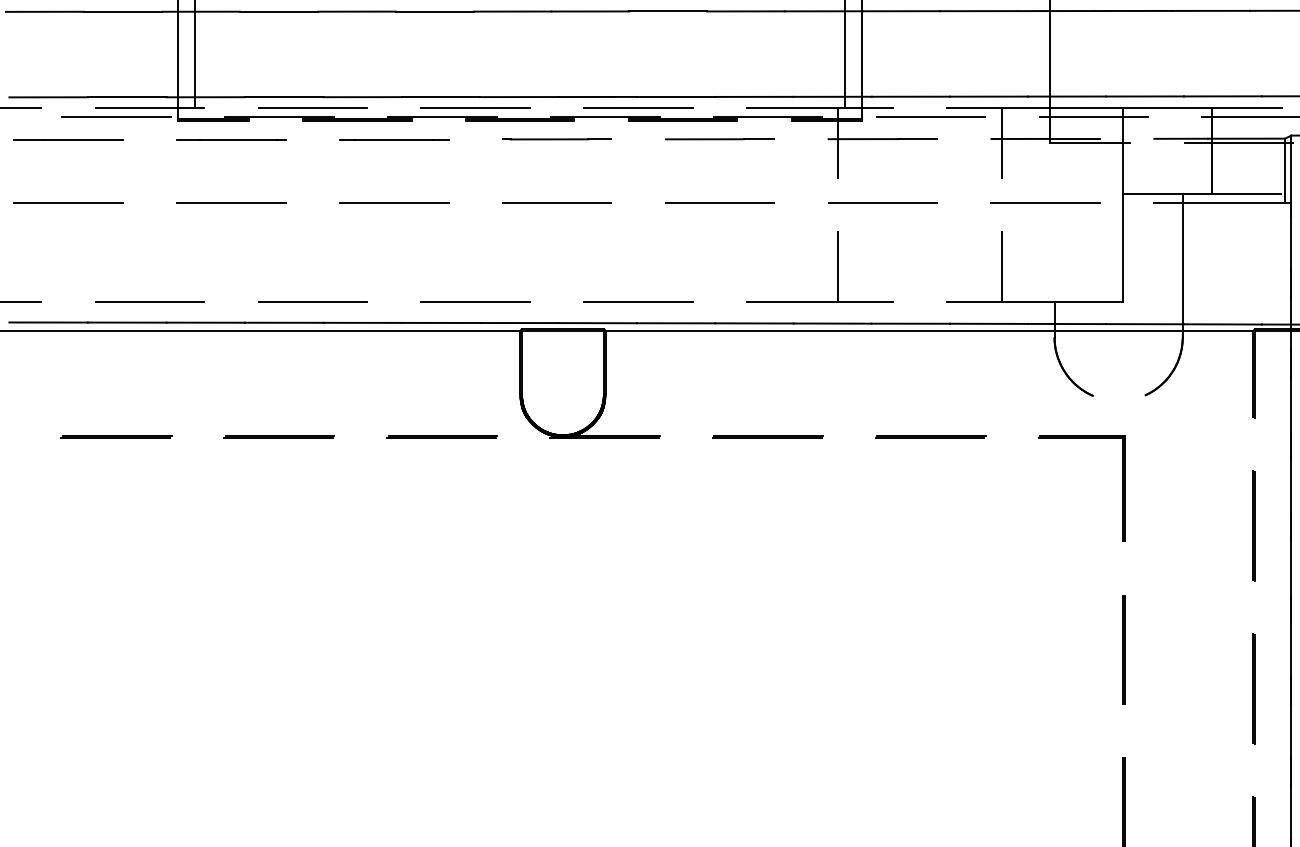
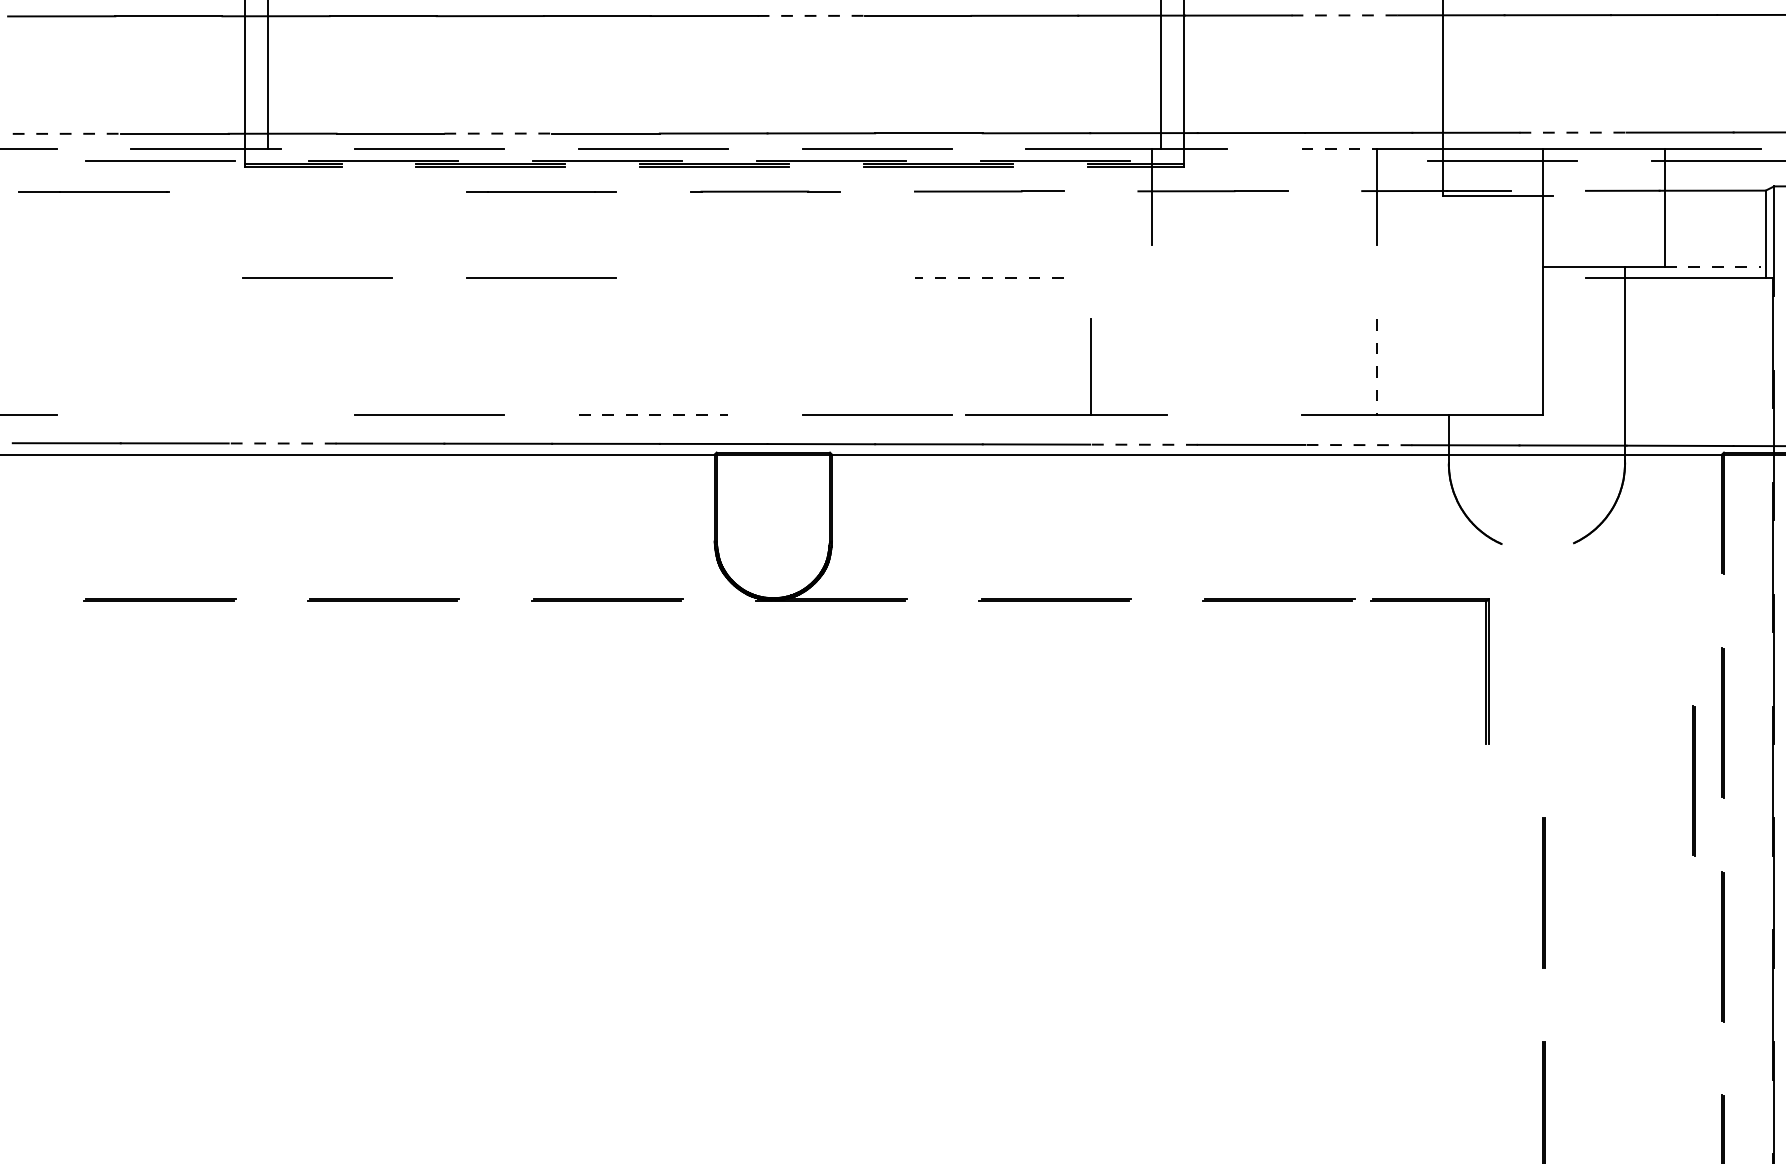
line: (590, 11) -> (811, 15), solid -> dashed
line: (978, 11) -> (1344, 15), solid -> dashed
line: (1144, 96) -> (1572, 132), solid -> dashed
line: (49, 97) -> (67, 134), solid -> dashed
line: (363, 97) -> (499, 134), solid -> dashed
line: (975, 108) -> (1340, 149), solid -> dashed
line: (930, 117) -> (1278, 161), removed
line: (231, 139) -> (317, 191), removed
line: (1238, 142) -> (1701, 195), removed
line: (1246, 193) -> (1712, 265), solid -> dashed
line: (68, 202) -> (94, 278), removed
line: (556, 202) -> (764, 278), removed
line: (719, 202) -> (988, 278), solid -> dashed
line: (882, 202) -> (1212, 278), removed
line: (1045, 202) -> (1436, 278), removed
part: (837, 266) -> (1090, 366), moved
line: (1002, 266) -> (1377, 366), solid -> dashed
line: (149, 301) -> (205, 414), removed
line: (476, 301) -> (654, 414), solid -> dashed
line: (205, 322) -> (282, 443), solid -> dashed
line: (832, 323) -> (1143, 444), solid -> dashed
line: (988, 323) -> (1358, 444), solid -> dashed
part: (1122, 488) -> (1485, 671), moved
line: (1232, 567) -> (1693, 779), added

